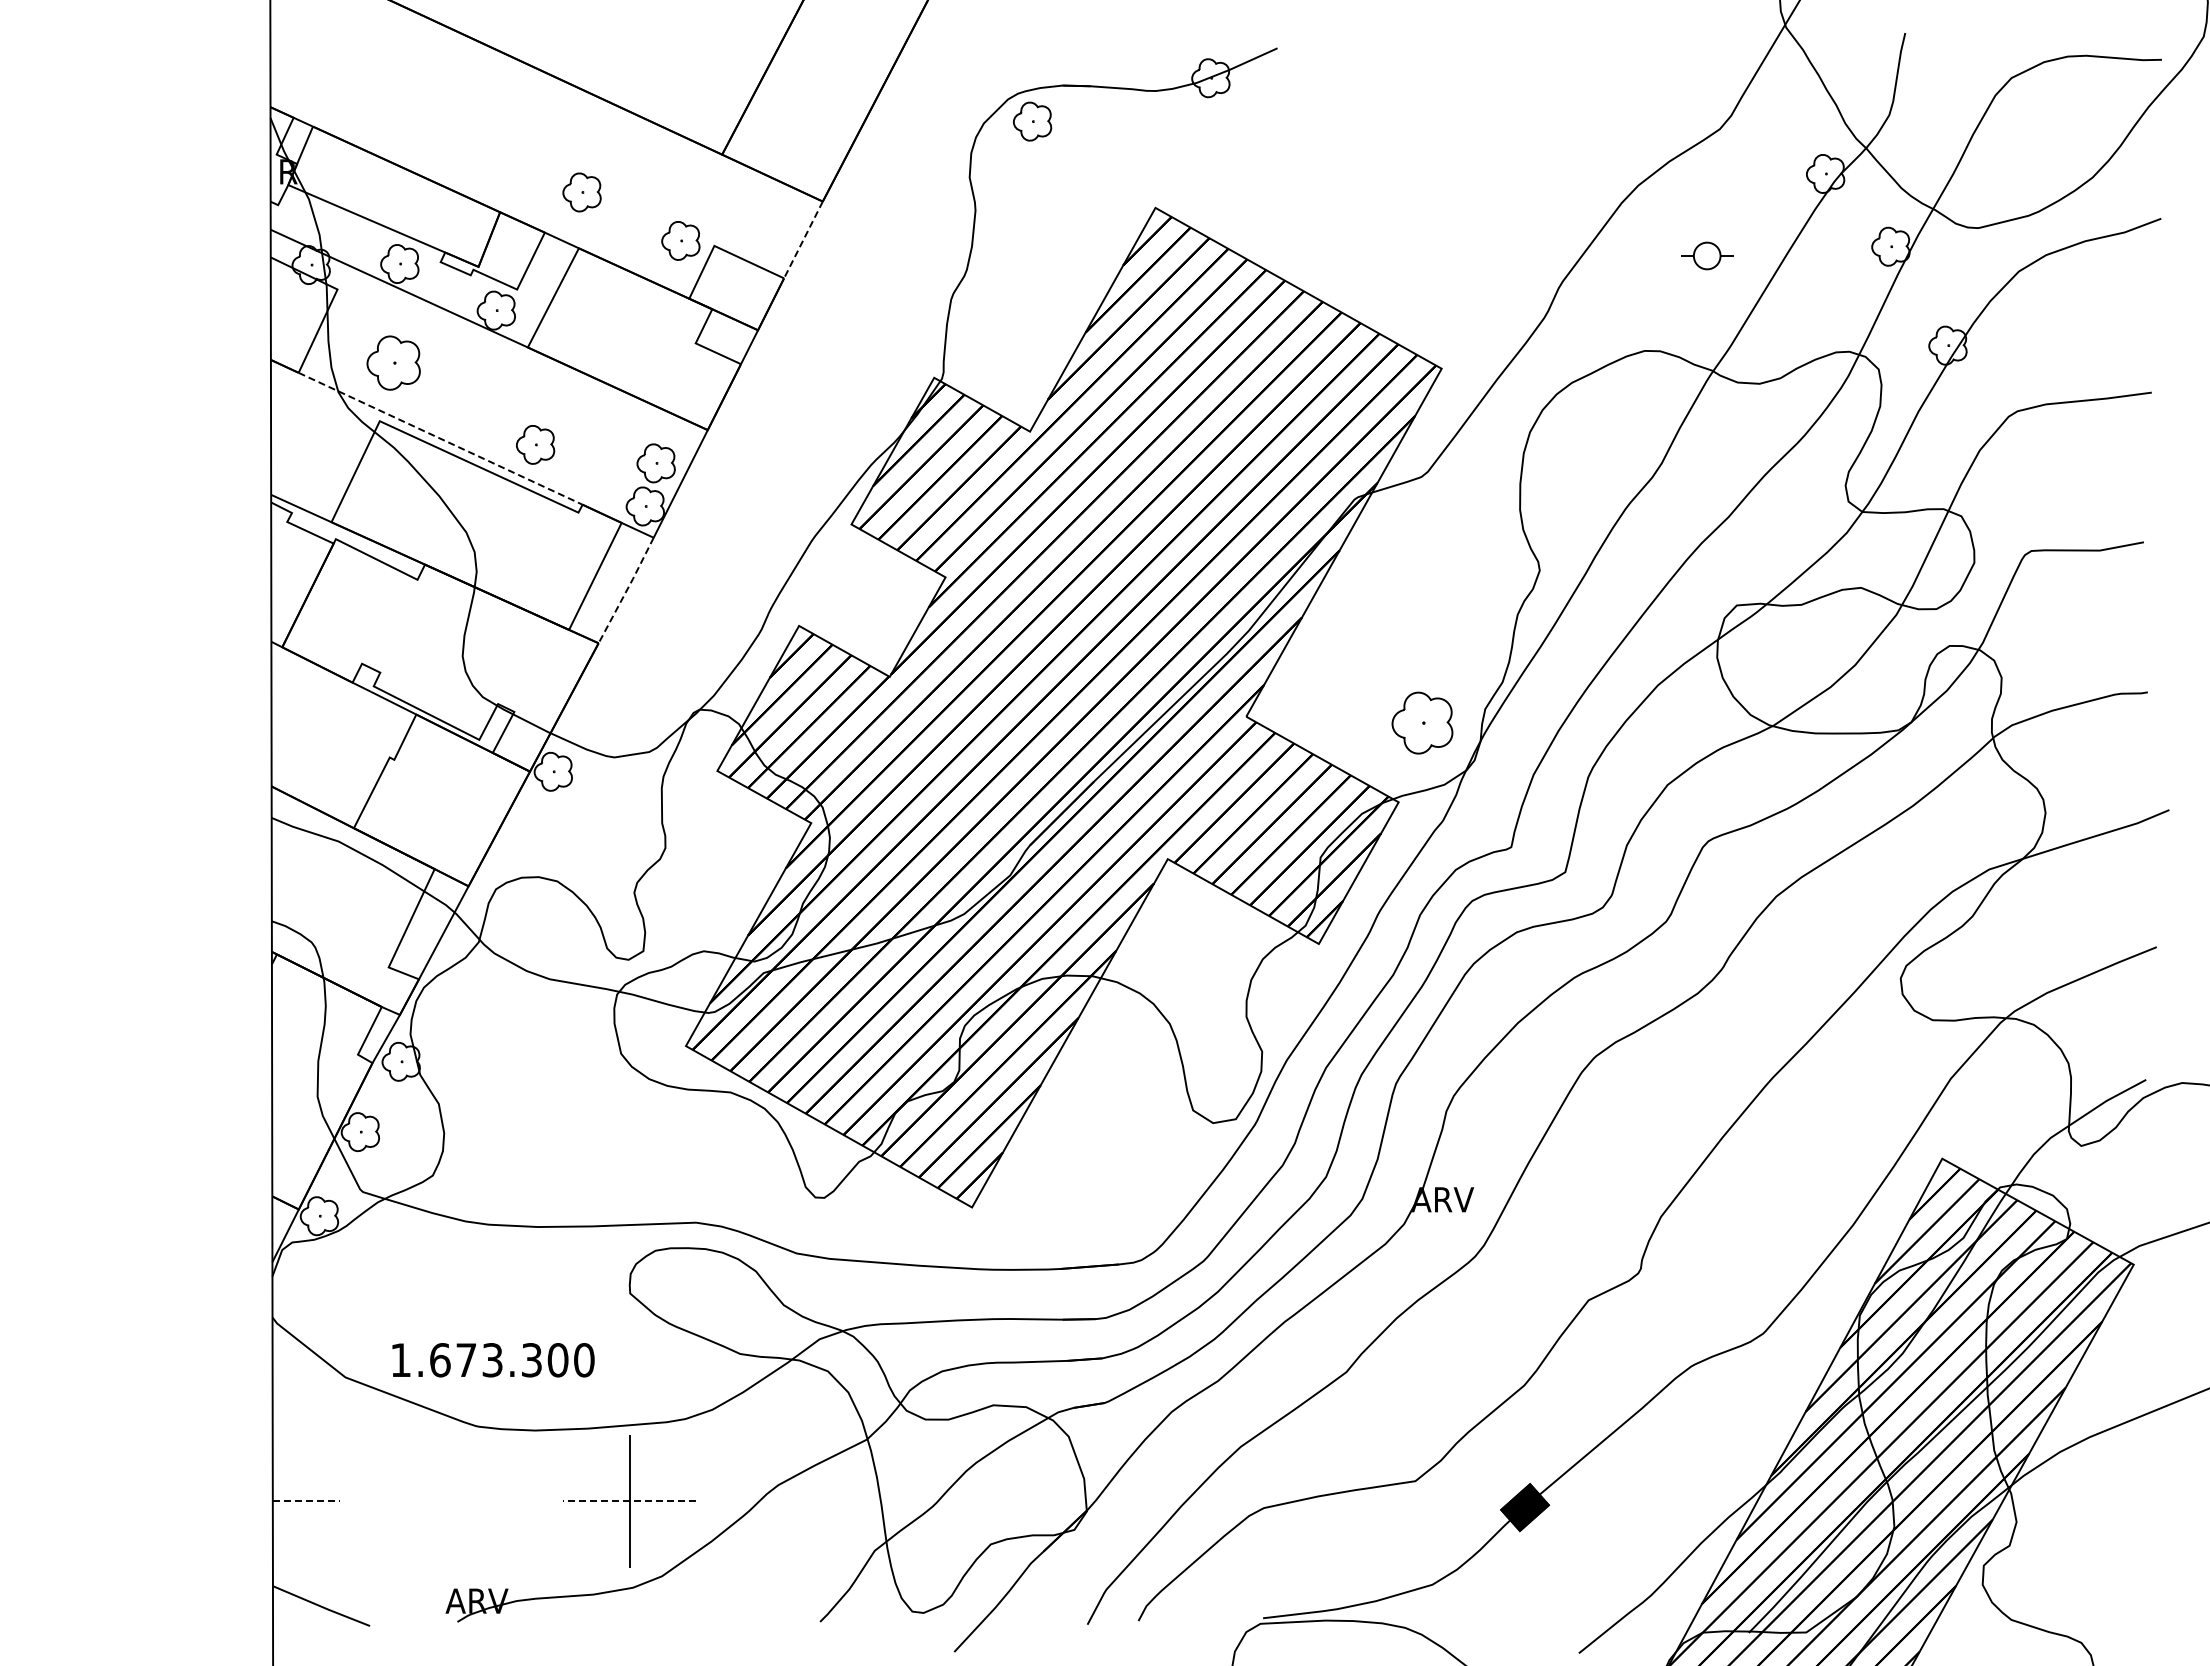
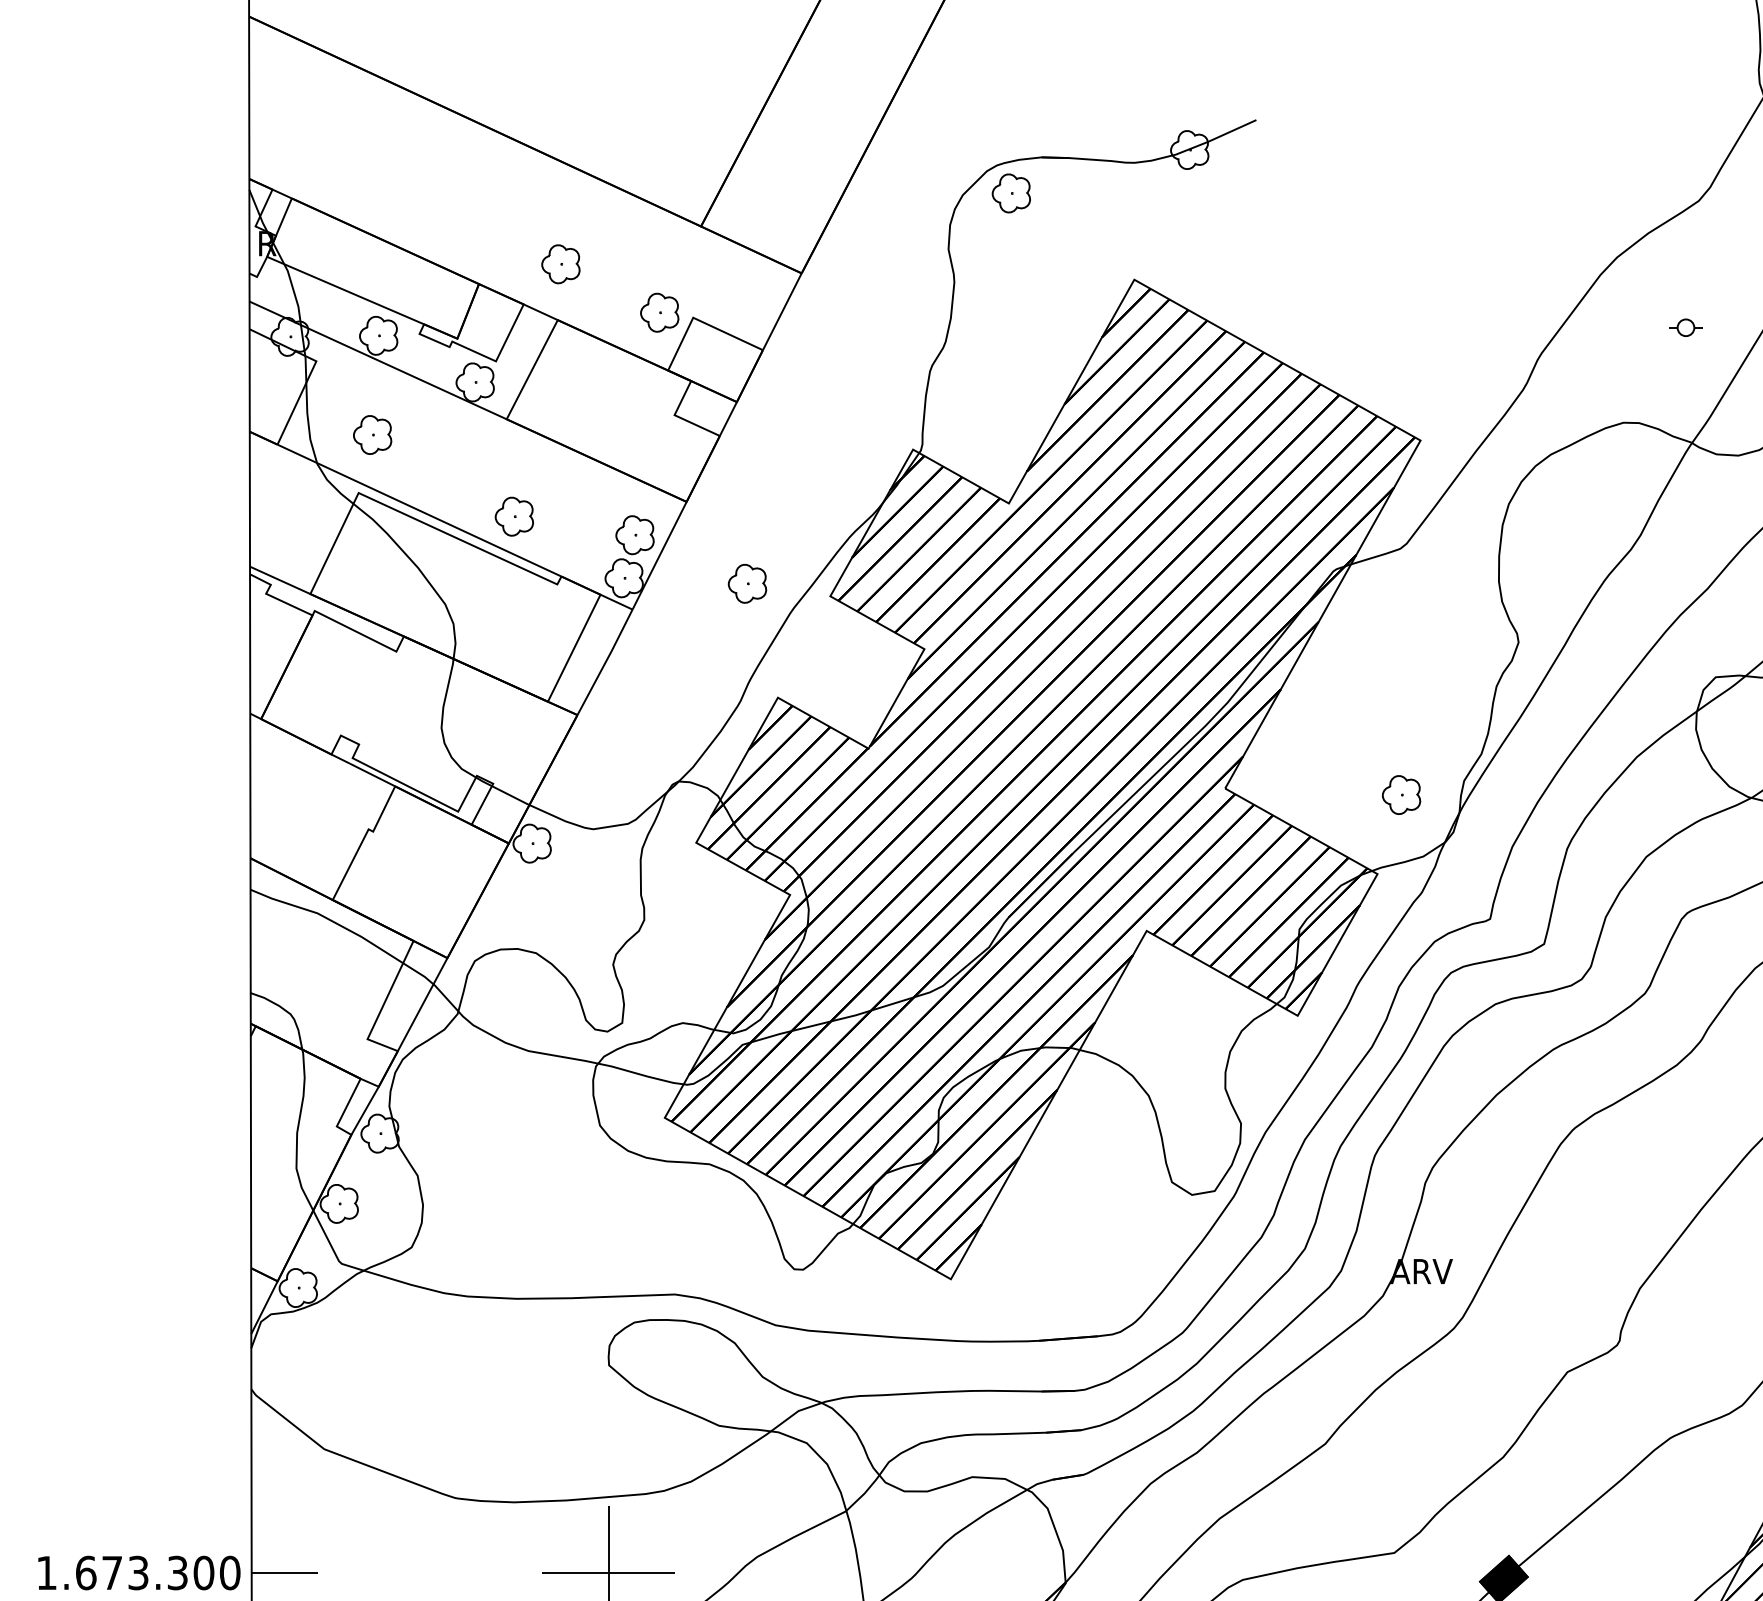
line: (803, 240) -> (782, 312), dashed -> solid
part: (1706, 255) -> (1685, 327), size x0.62
part: (393, 363) -> (372, 435), size x0.71
line: (440, 438) -> (419, 510), dashed -> solid
part: (768, 511) -> (747, 583), added
line: (626, 590) -> (605, 662), dashed -> solid
part: (1422, 723) -> (1401, 795), size x0.62
text: (493, 1360) -> (139, 1573), moved
line: (306, 1501) -> (285, 1573), dashed -> solid
line: (629, 1501) -> (608, 1573), dashed -> solid

